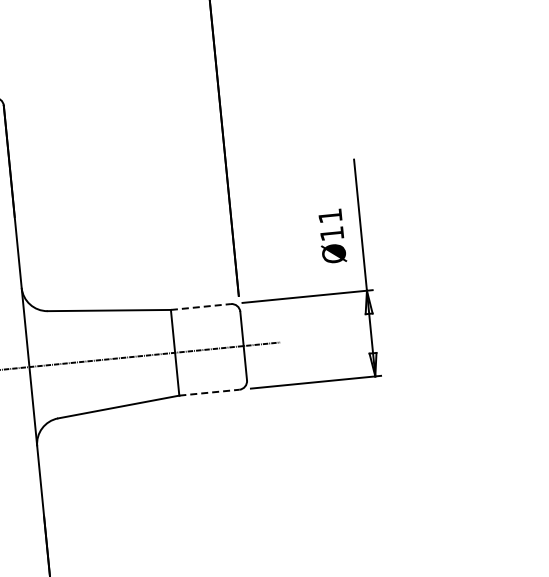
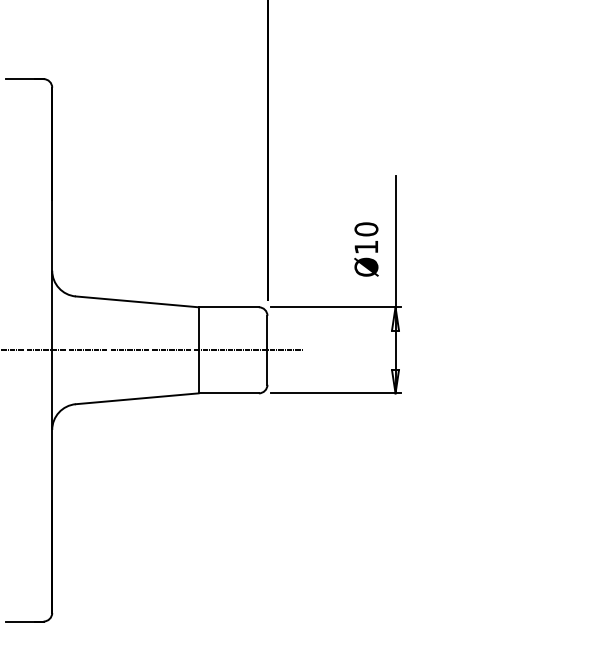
text: (330, 216) -> (366, 229), Ø11 -> Ø10
line: (201, 307) -> (229, 307), dashed -> solid
line: (210, 392) -> (229, 393), dashed -> solid

